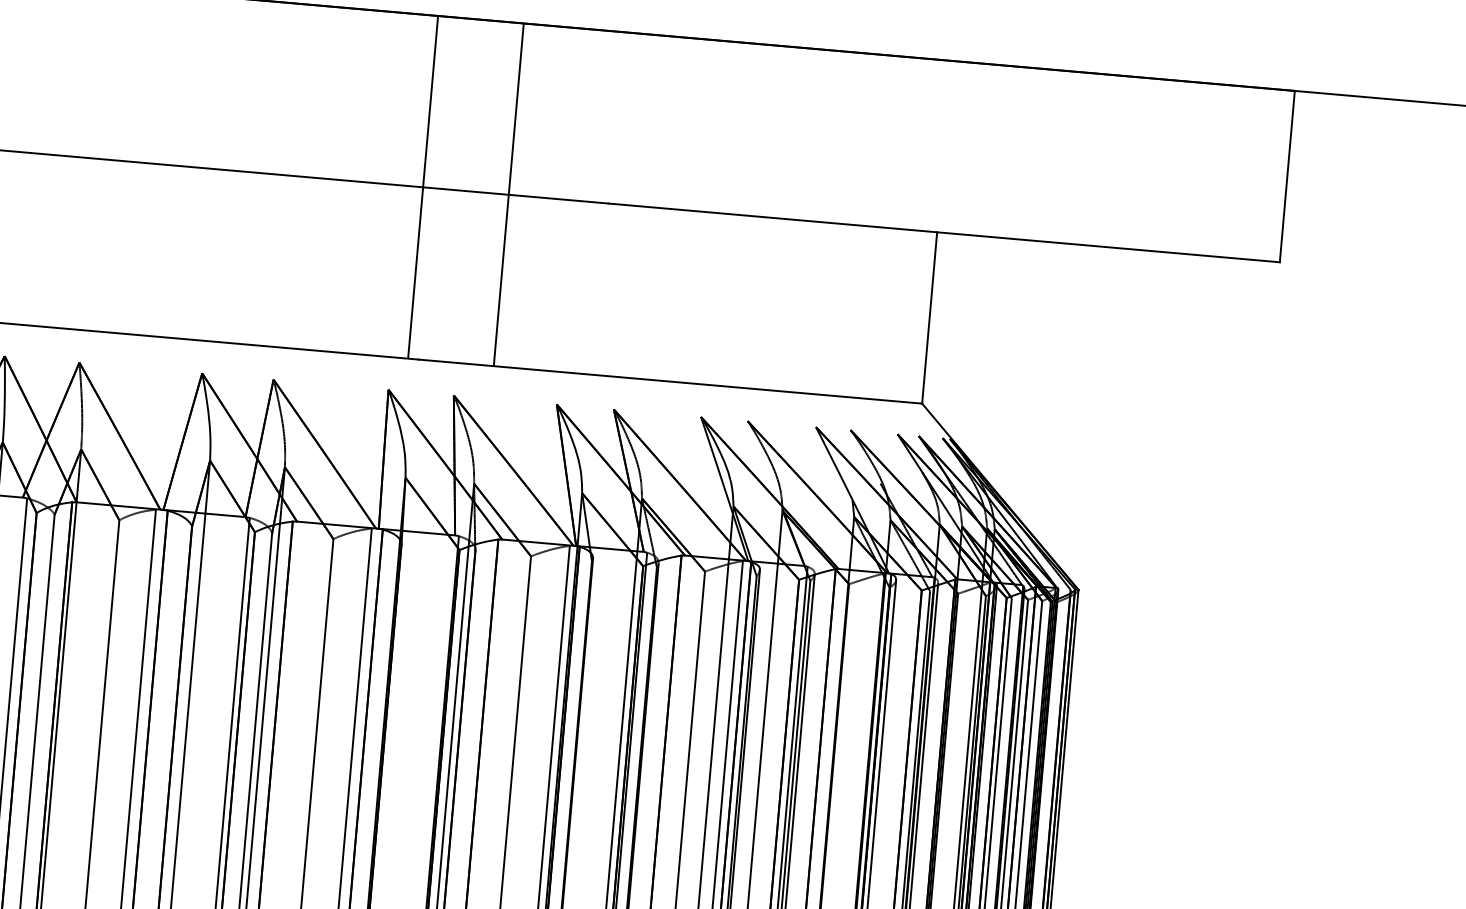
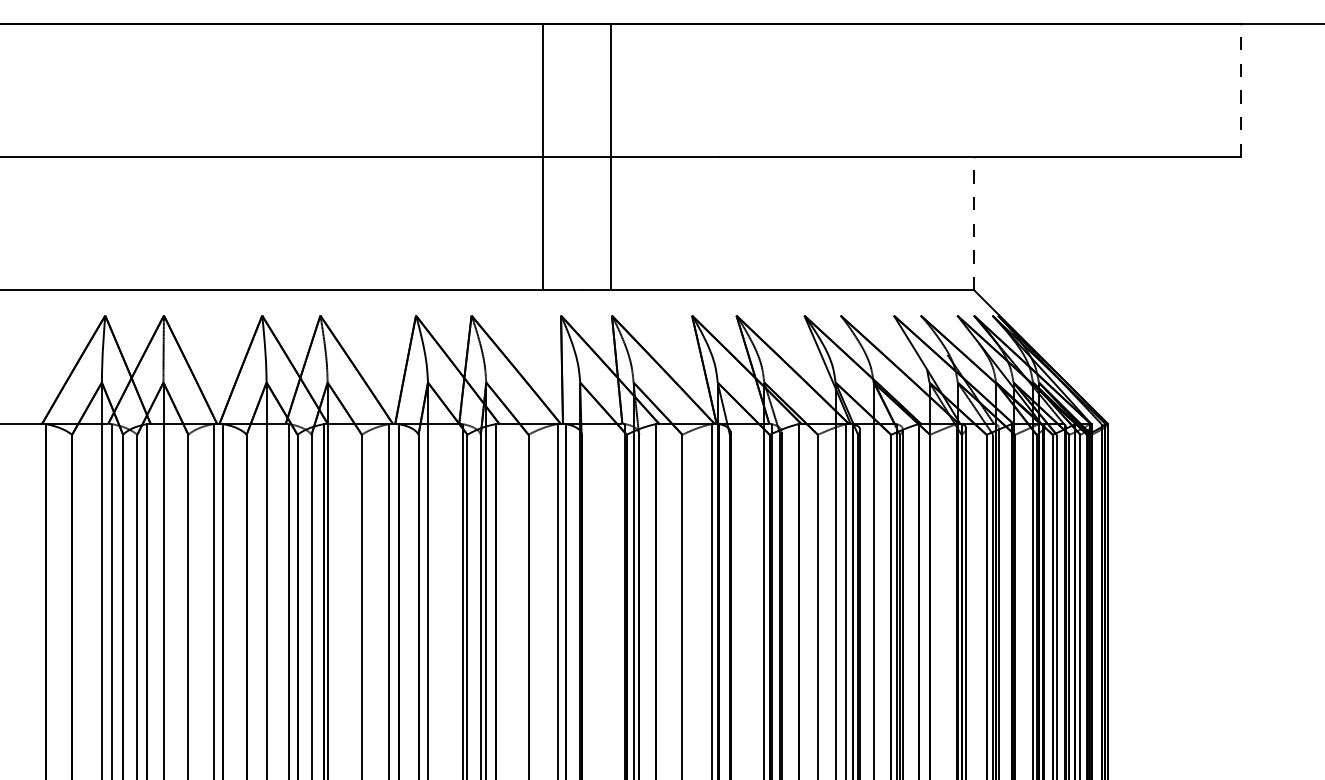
line: (1287, 176) -> (1241, 90), solid -> dashed
line: (423, 186) -> (543, 156), moved
line: (508, 194) -> (610, 156), moved
line: (929, 317) -> (974, 223), solid -> dashed

